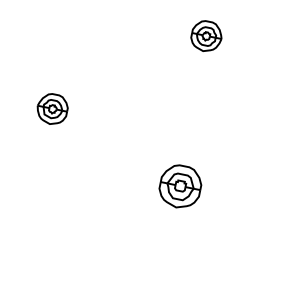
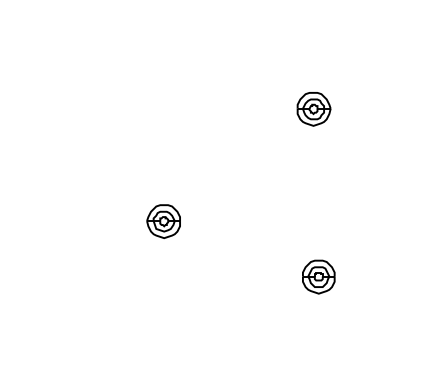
part: (180, 186) -> (318, 276), size x0.71

